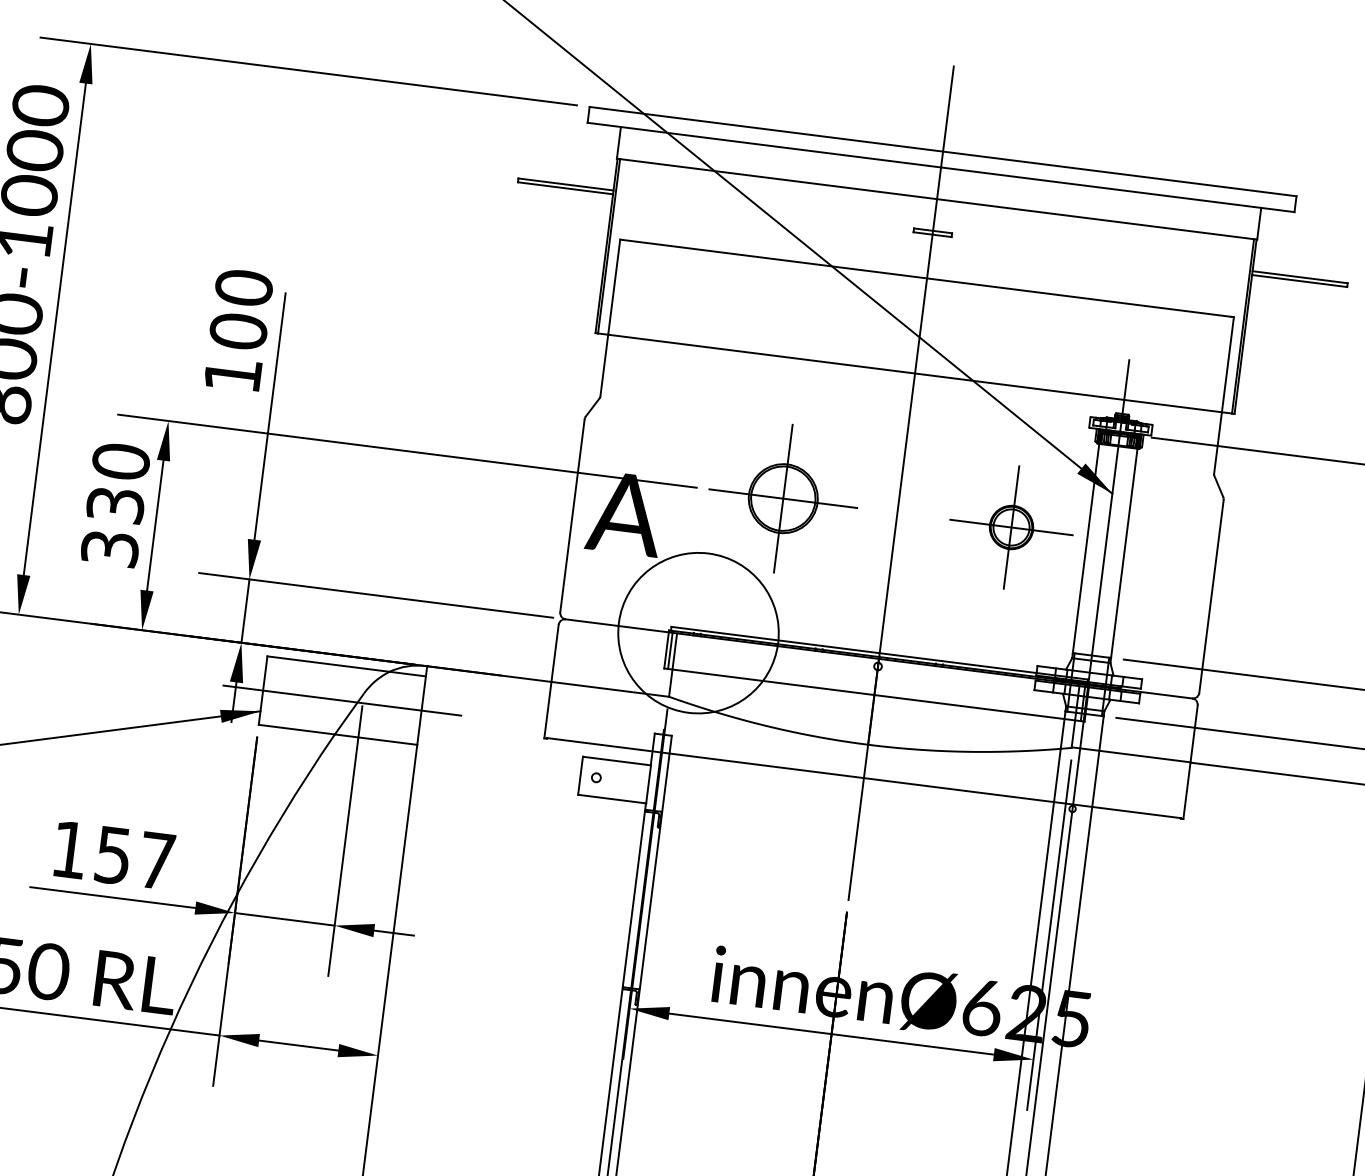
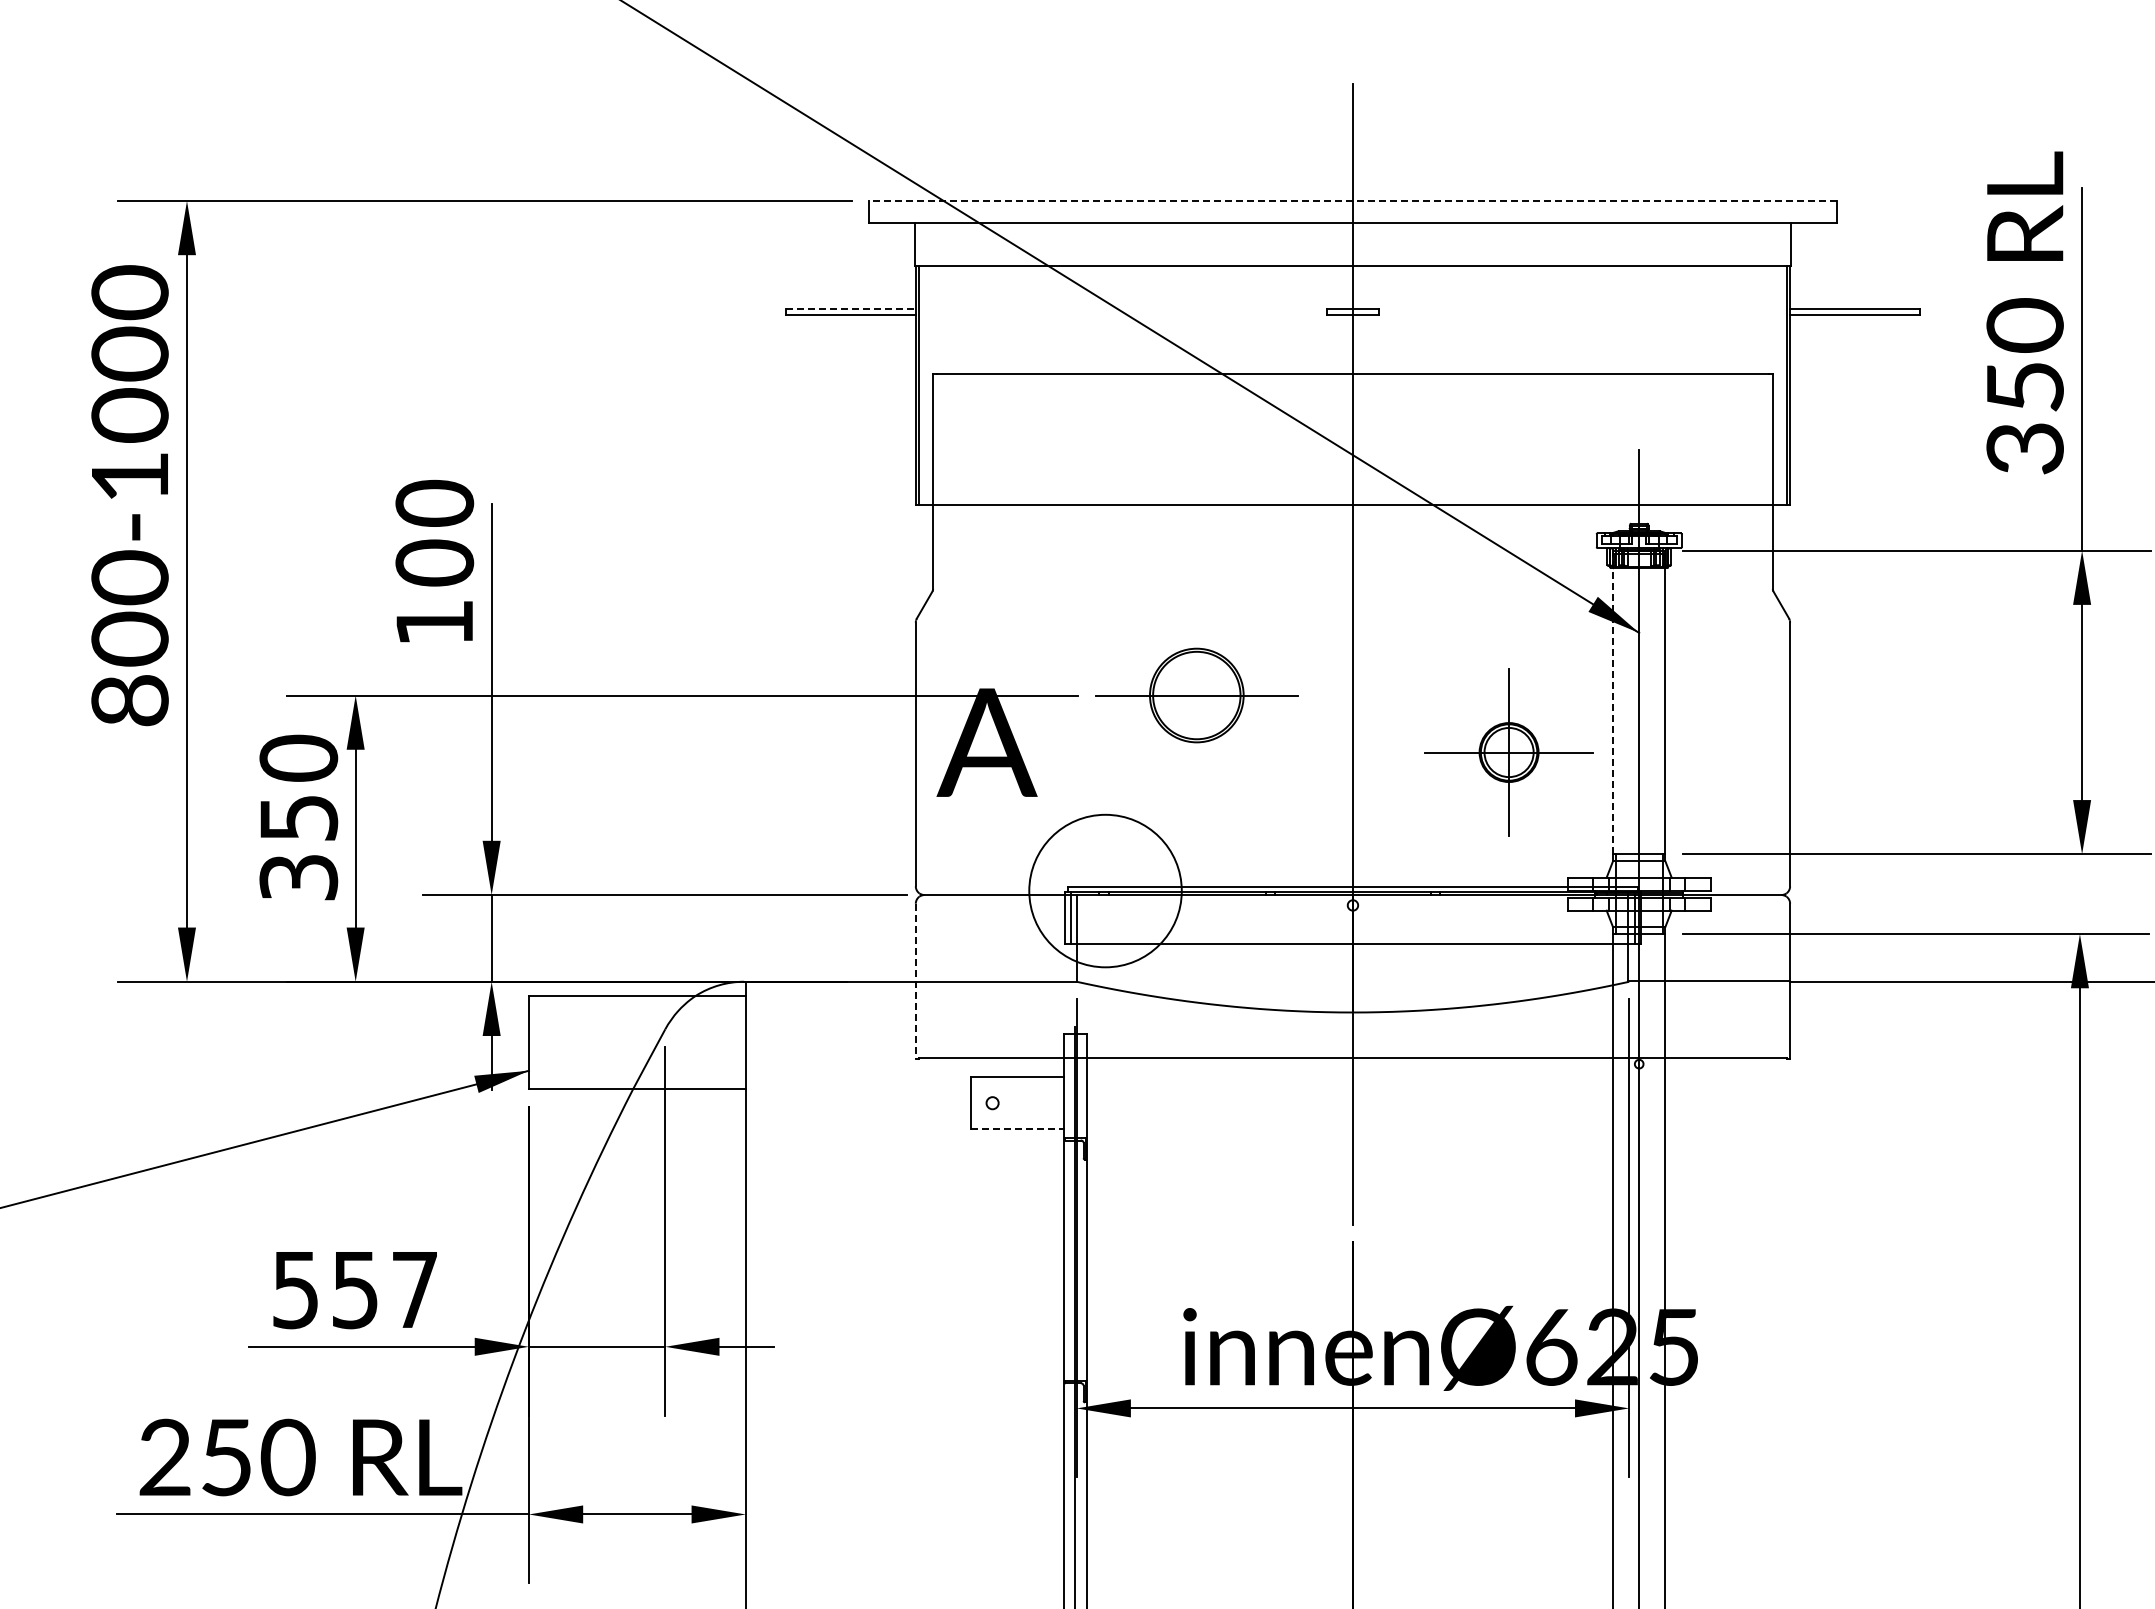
line: (942, 151) -> (1352, 200), solid -> dashed
line: (566, 184) -> (851, 309), solid -> dashed
line: (783, 498) -> (1196, 695), removed
text: (115, 504) -> (298, 817), 330 -> 350
part: (1011, 527) -> (1508, 752), moved
line: (1087, 542) -> (1613, 702), solid -> dashed
circle: (698, 633) -> (1105, 891), size x0.7
line: (551, 681) -> (915, 981), solid -> dashed
line: (342, 700) -> (637, 1042), removed
line: (612, 799) -> (1017, 1129), solid -> dashed
text: (69, 850) -> (295, 1290), 157 -> 557

